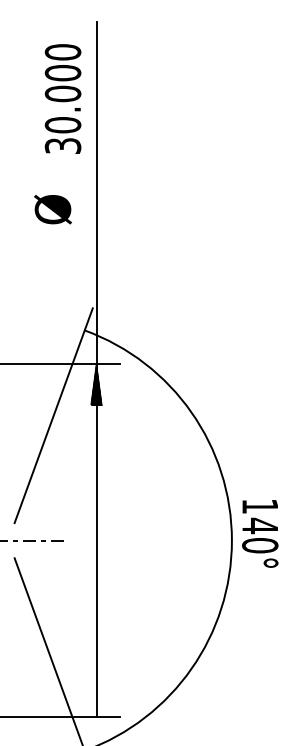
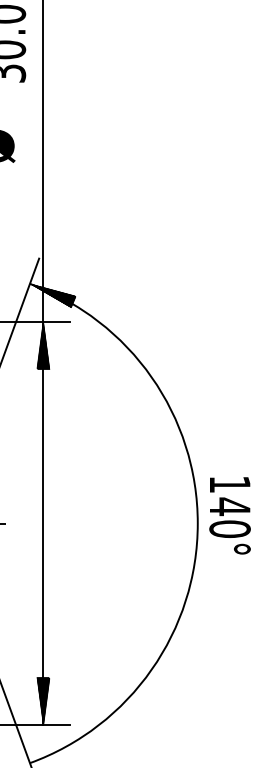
hatch: (104, 340) -> (52, 295), added
hatch: (96, 696) -> (43, 701), added

